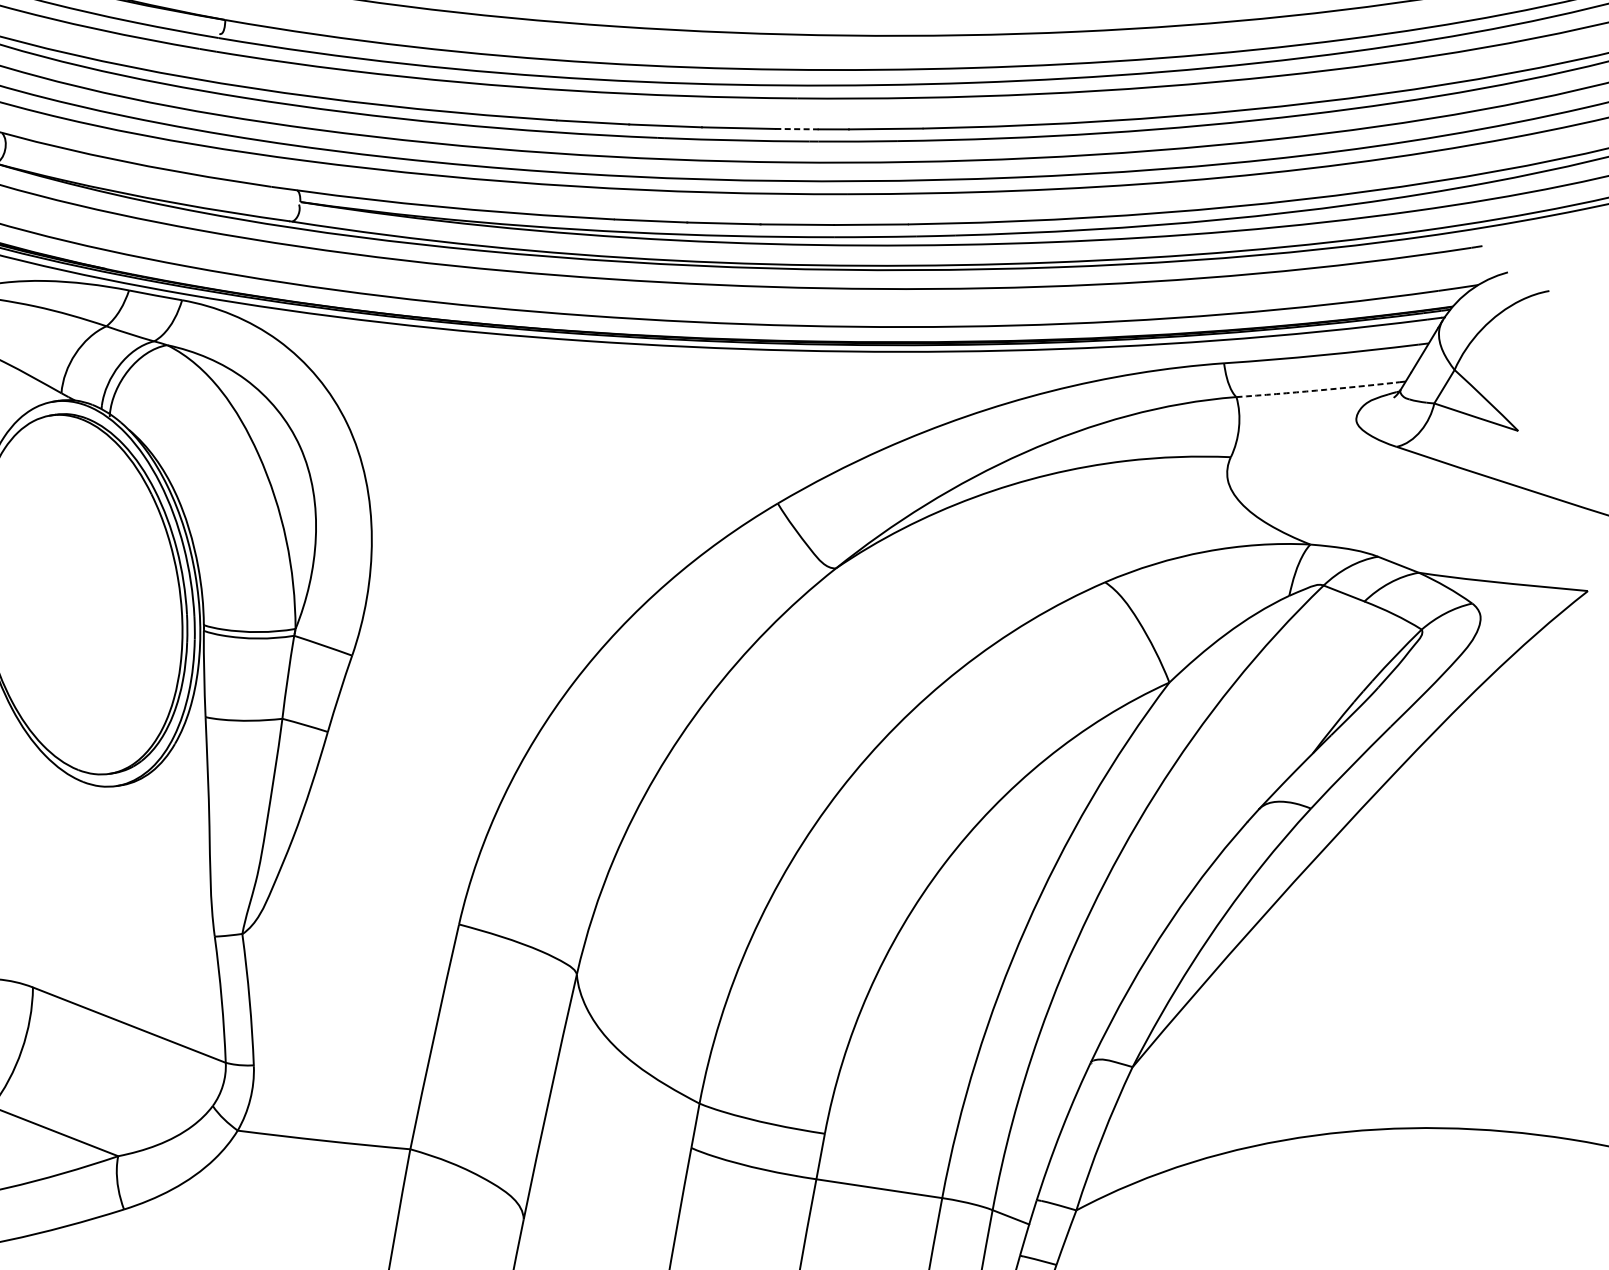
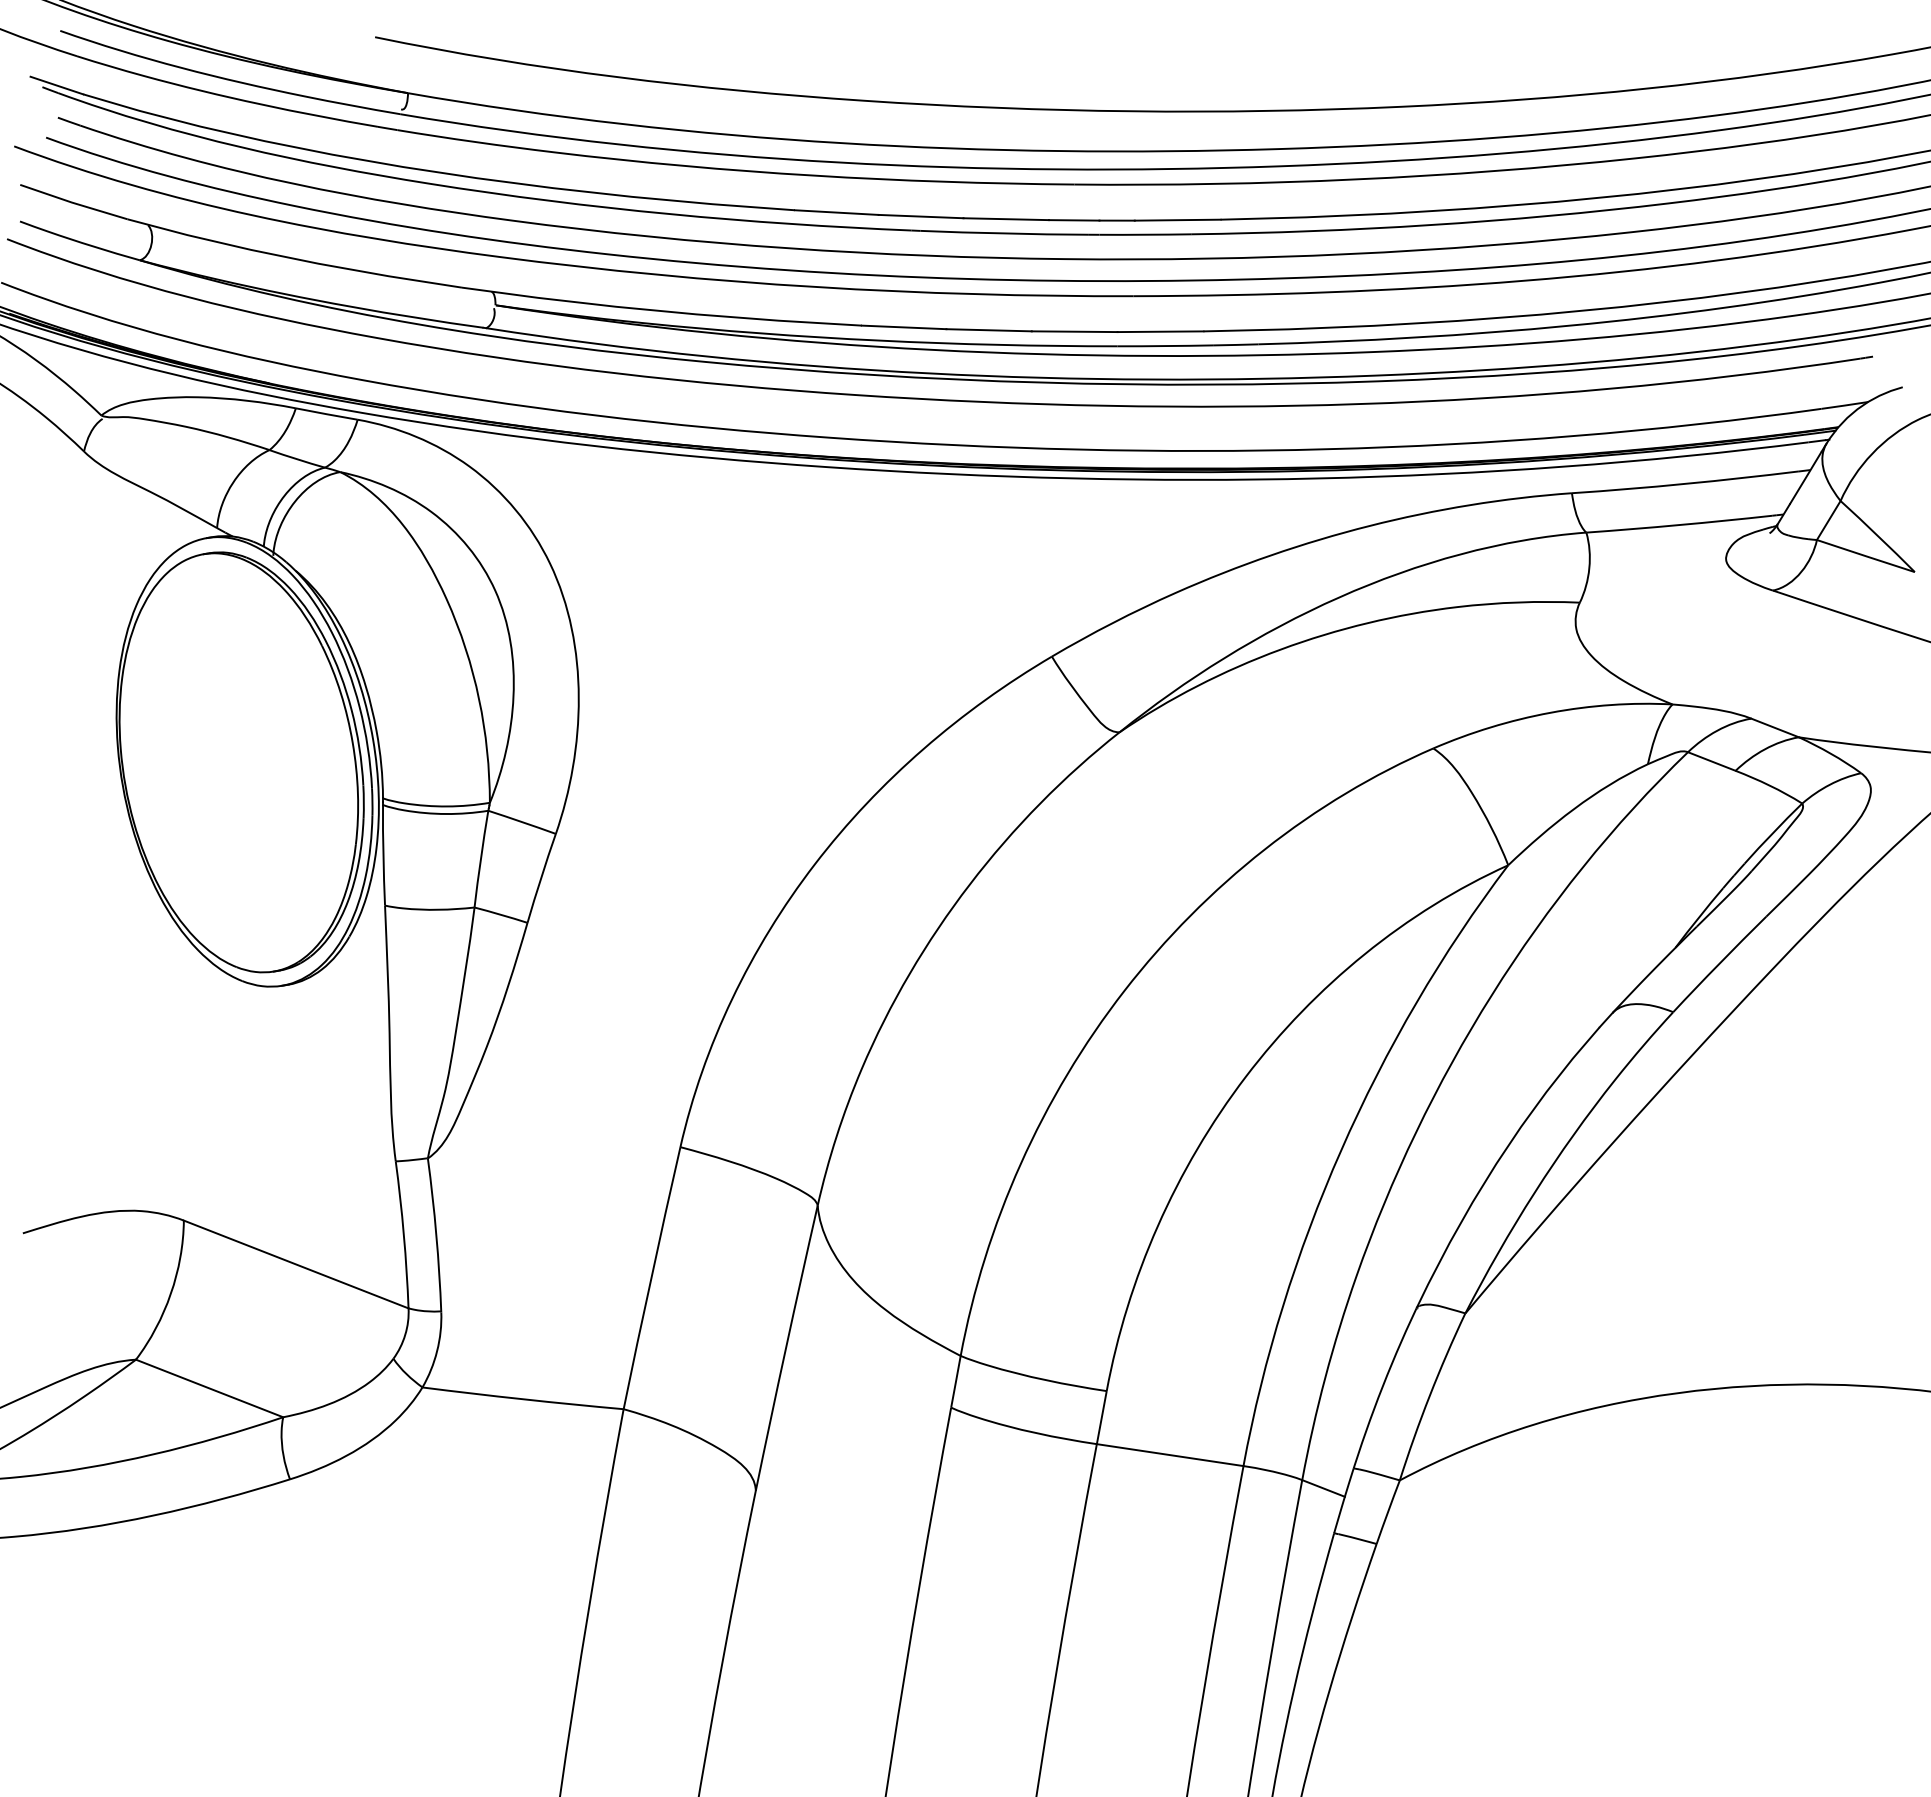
line: (797, 129) -> (1074, 220), dashed -> solid
arc: (1316, 390) -> (1679, 525), dashed -> solid

